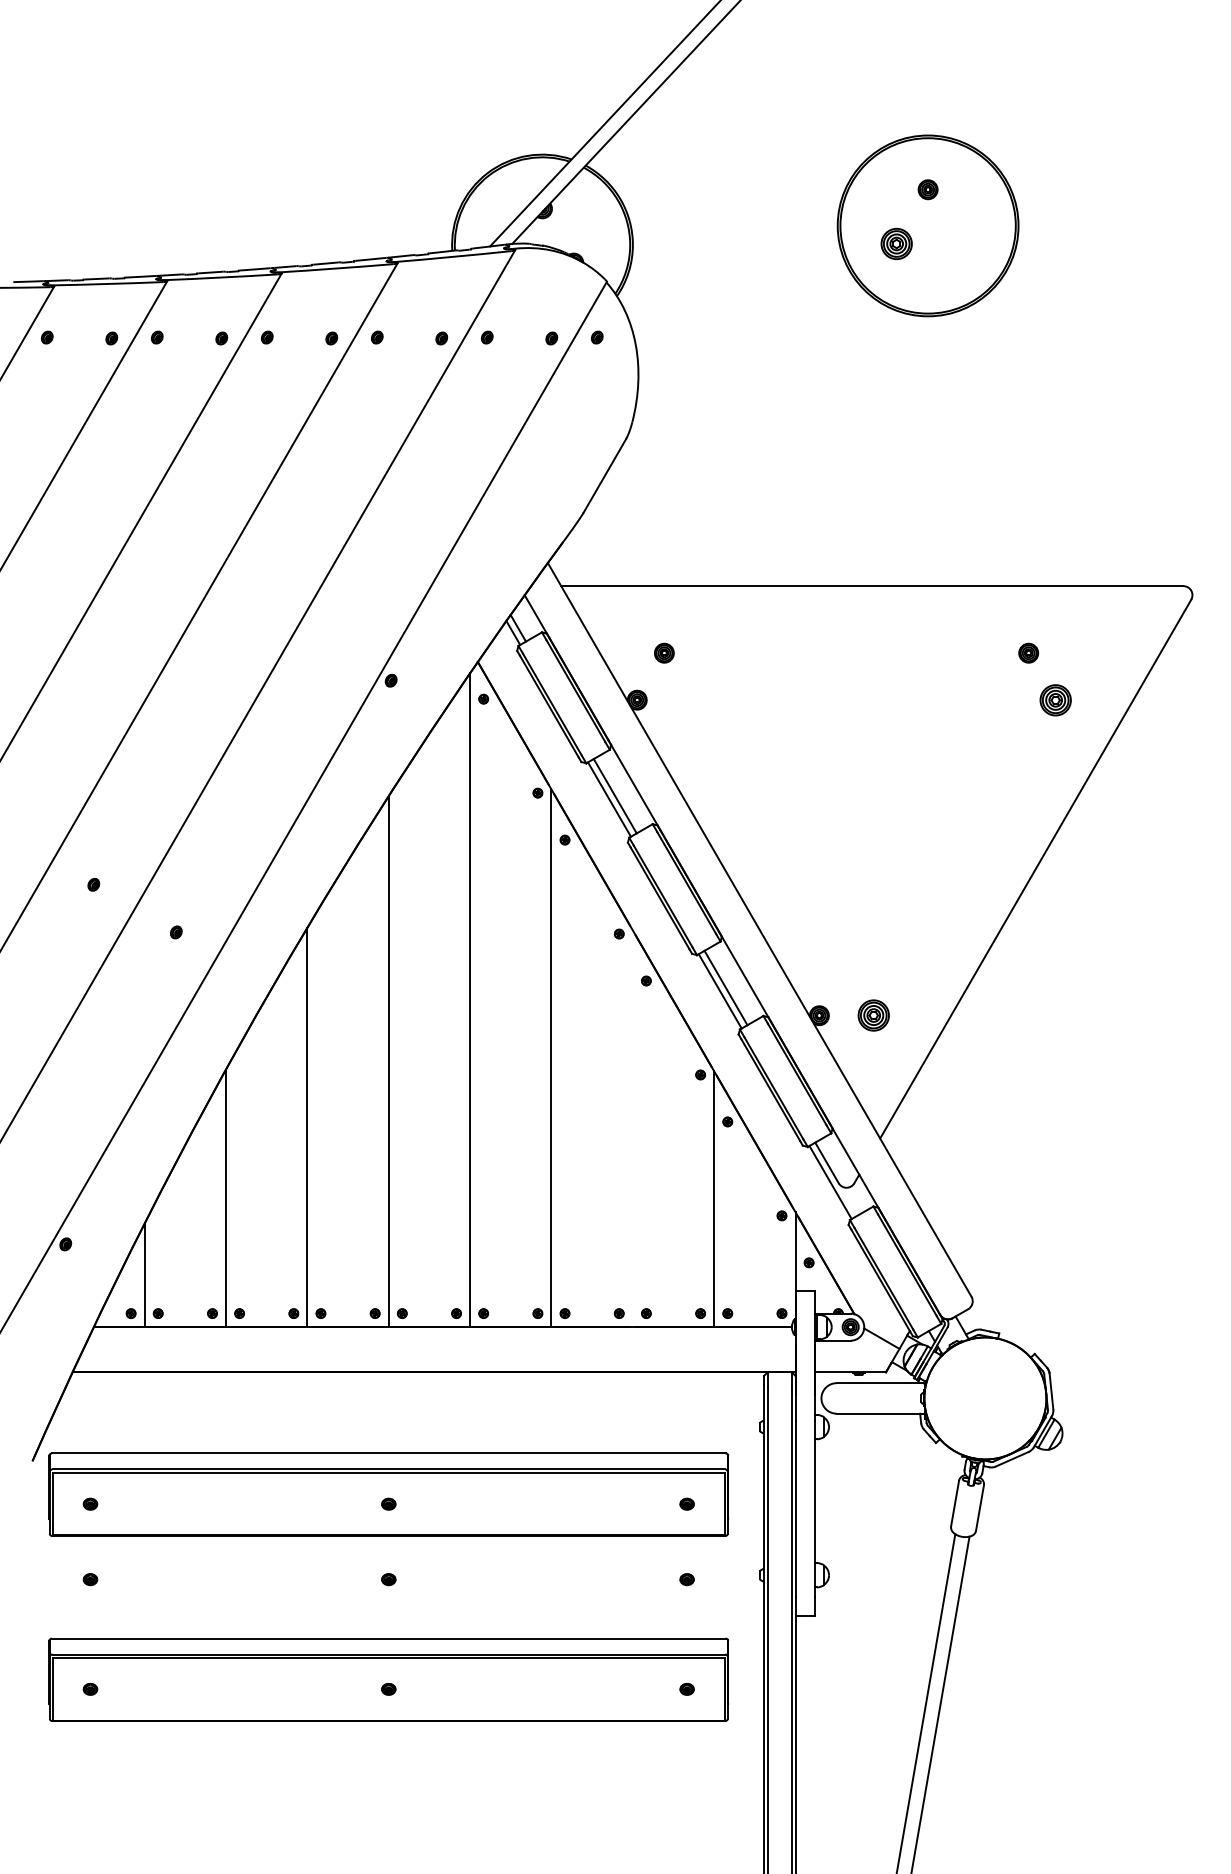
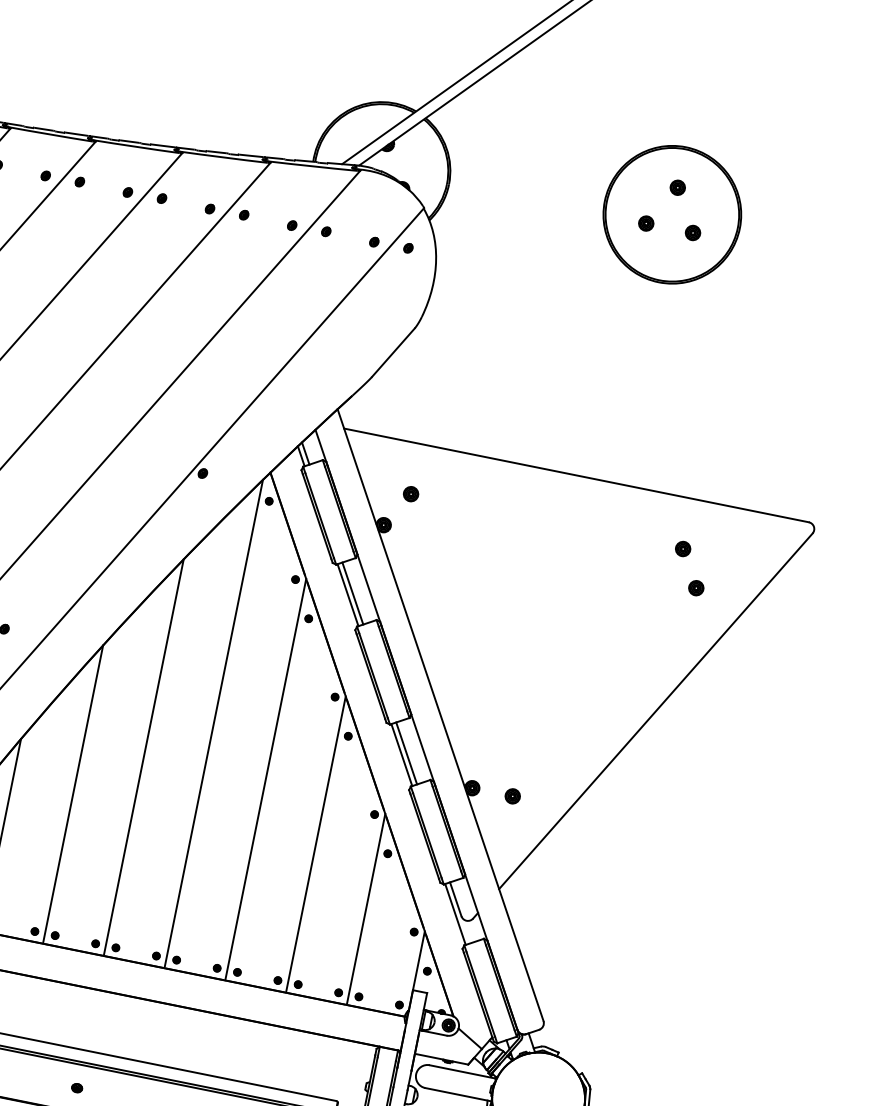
part: (896, 243) -> (646, 223), size x0.62
part: (959, 243) -> (693, 232), added
part: (1055, 699) -> (696, 587), size x0.62
part: (873, 1015) -> (512, 796), size x0.62
line: (632, 1128) -> (315, 844), added

